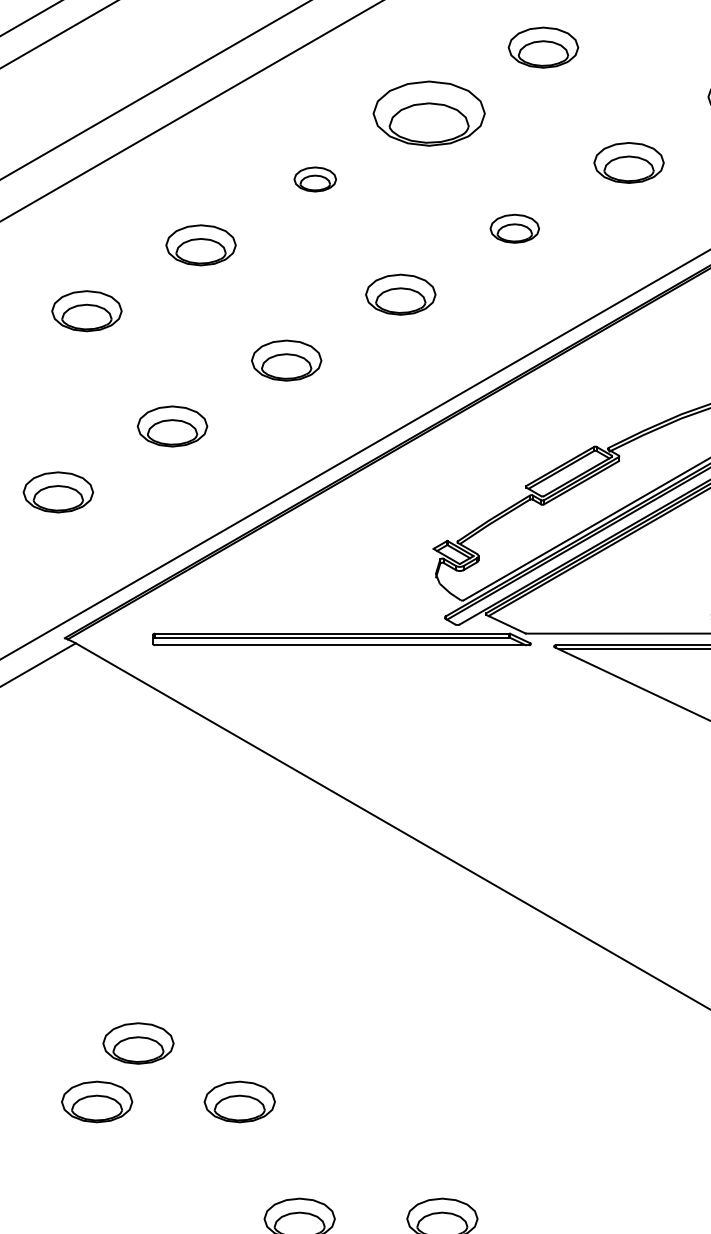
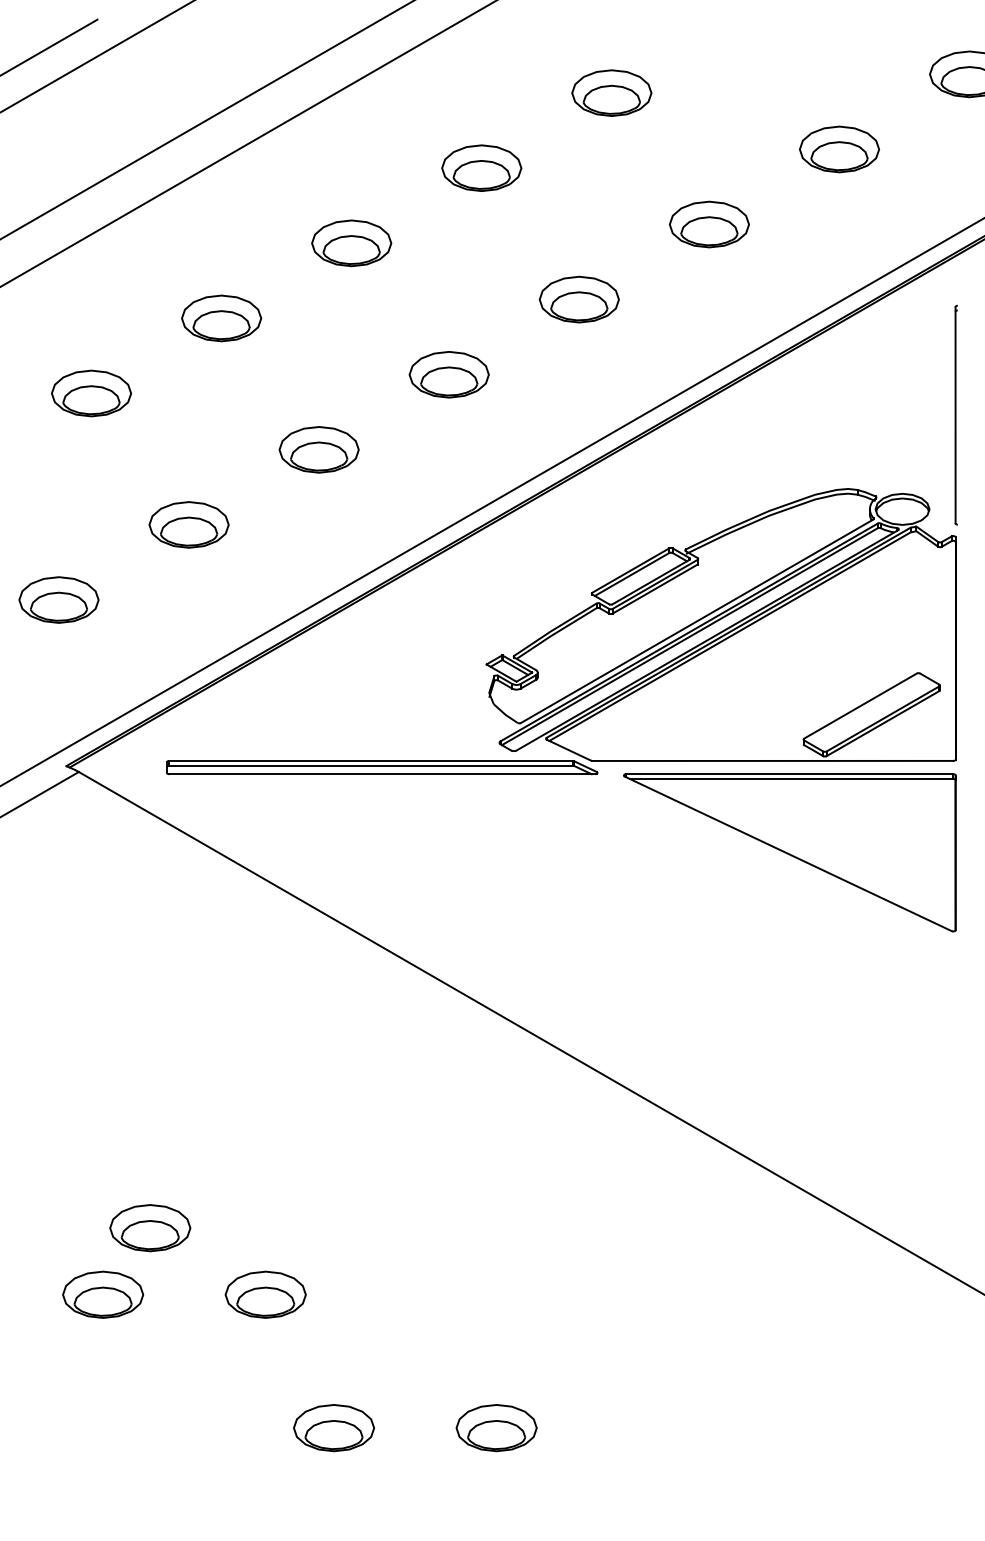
part: (429, 112) -> (481, 167), size x0.62
part: (315, 179) -> (351, 243), size x1.67
part: (514, 228) -> (578, 299), size x1.43

